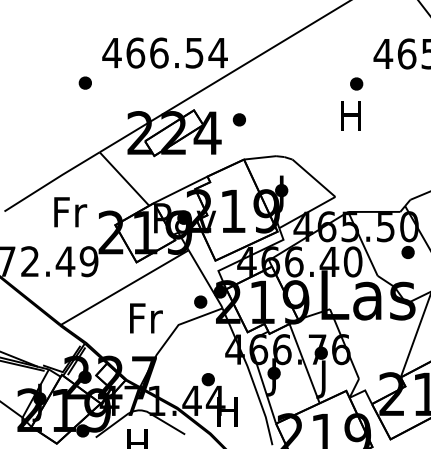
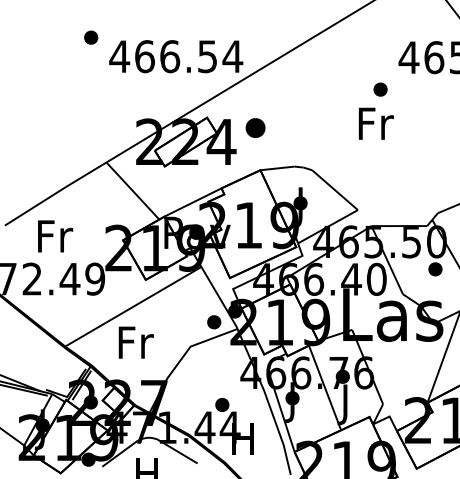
part: (85, 82) -> (91, 37), moved
text: (351, 115) -> (375, 123), H -> Fr
part: (239, 119) -> (255, 127), size x1.4
text: (70, 212) -> (55, 236), moved
text: (145, 318) -> (135, 342), moved

